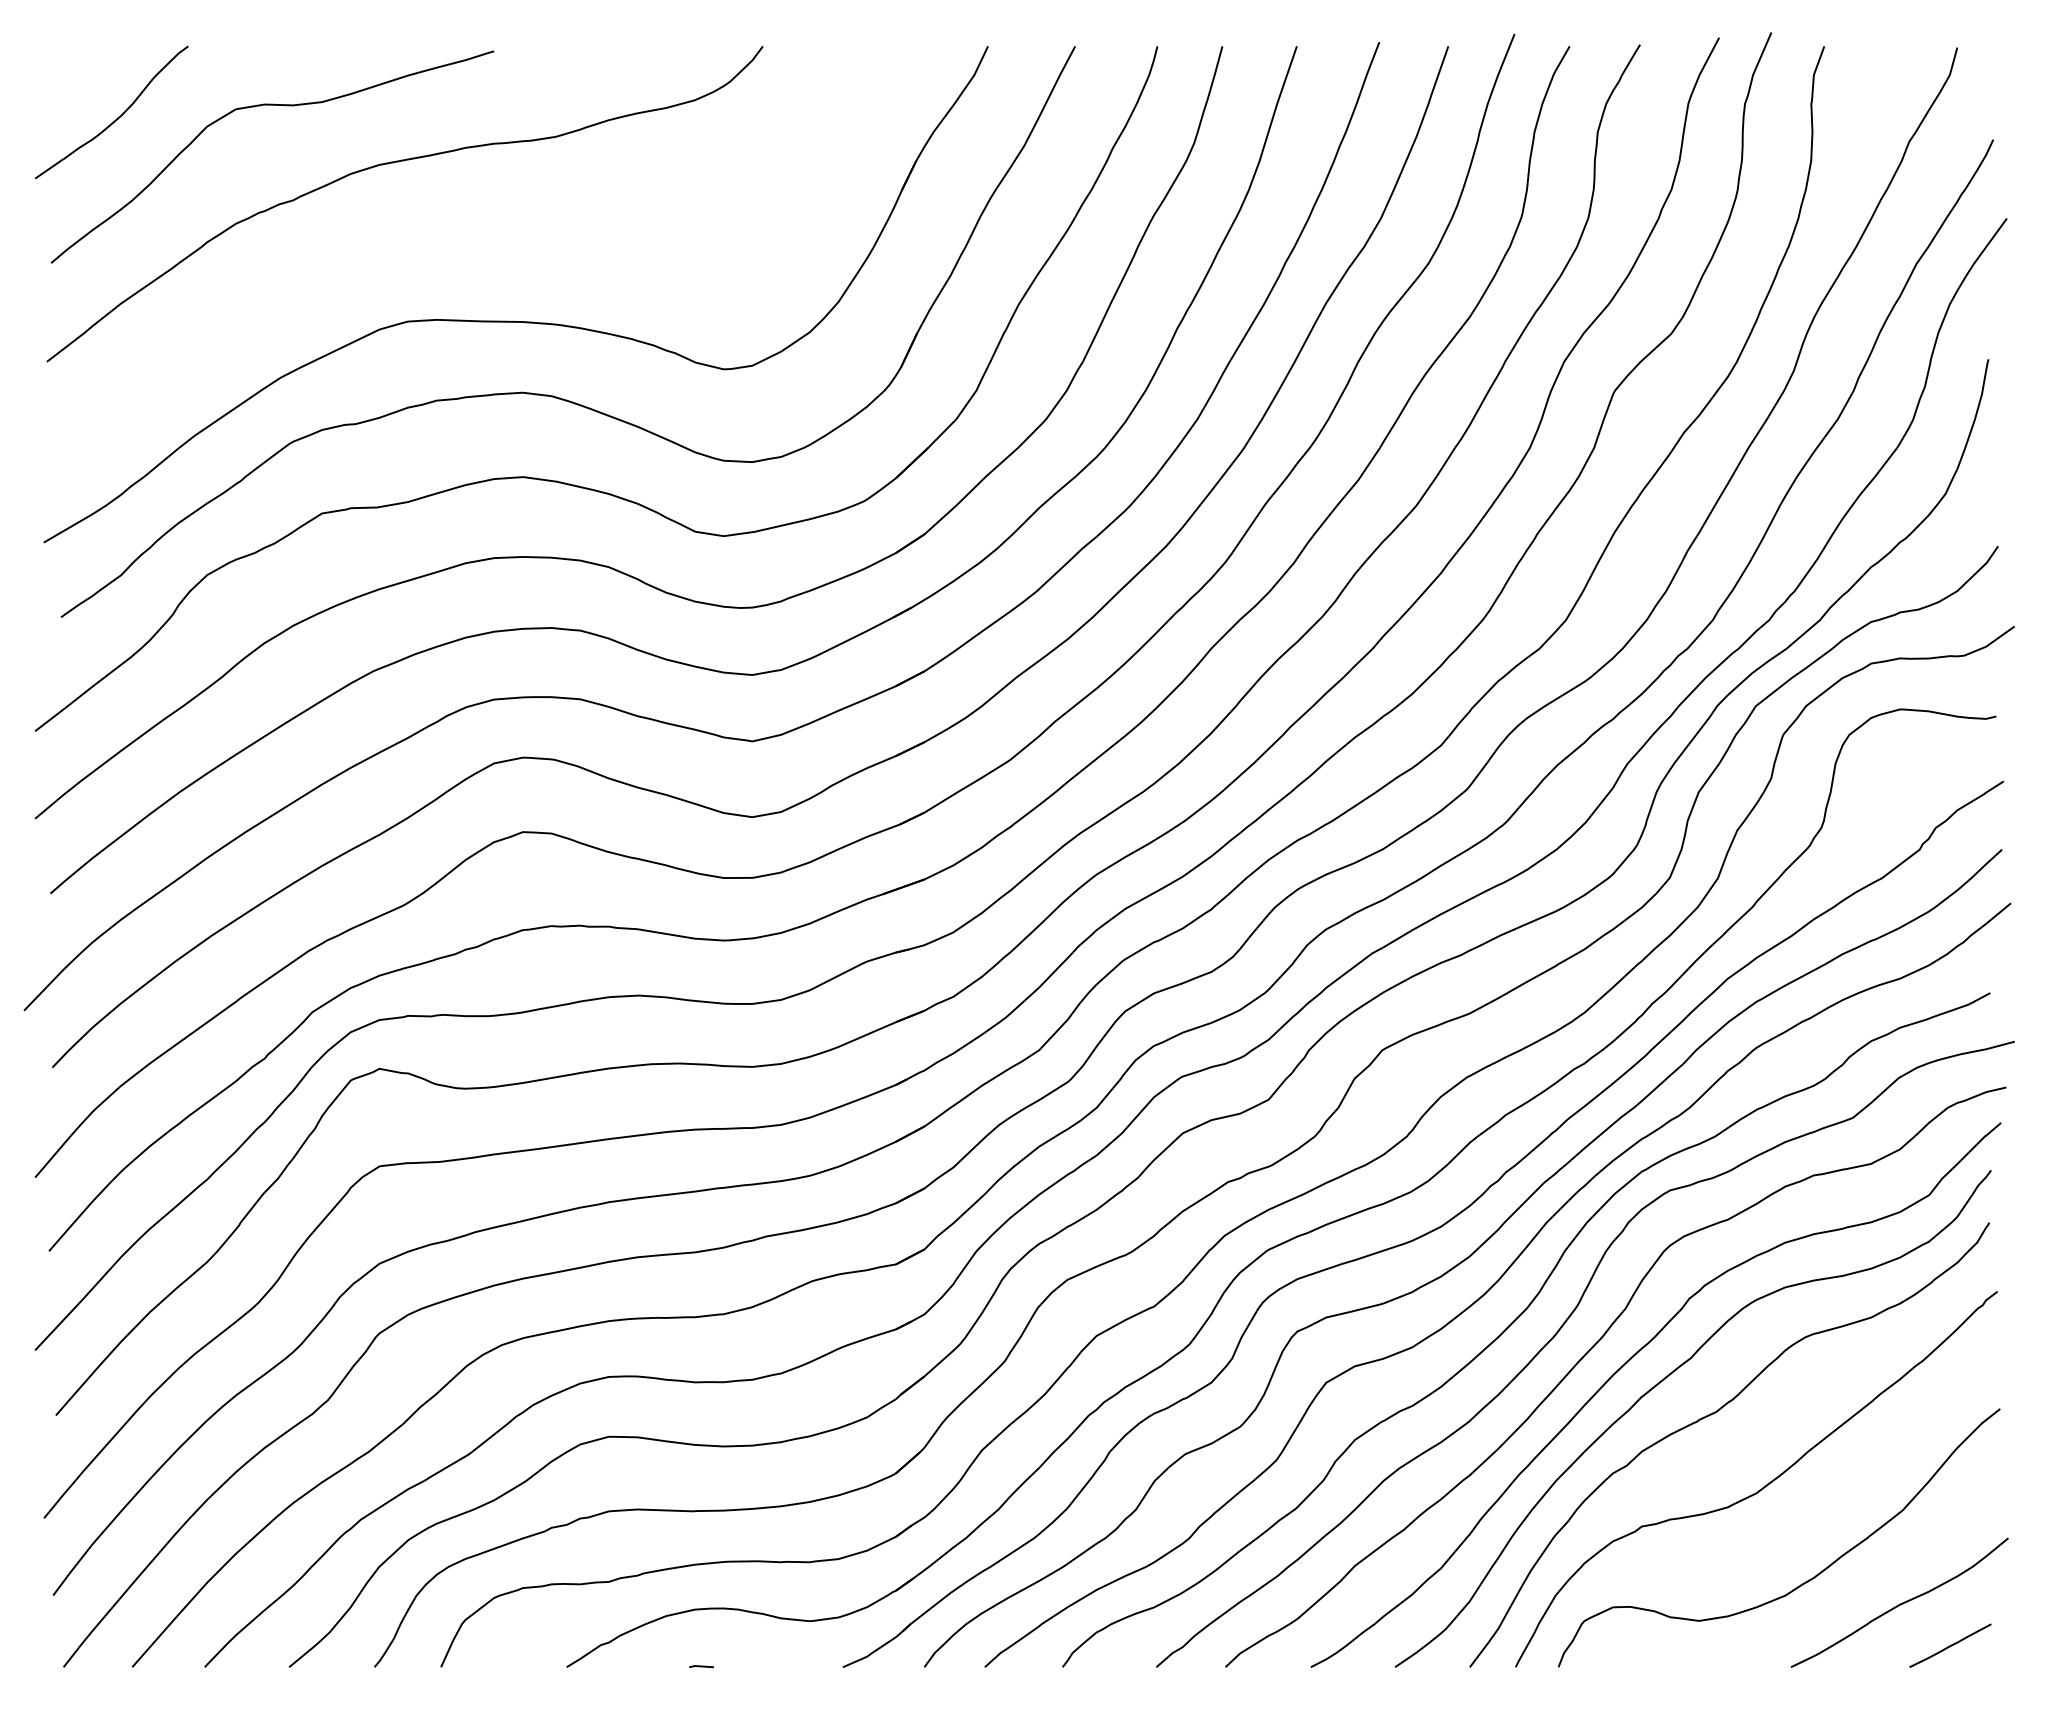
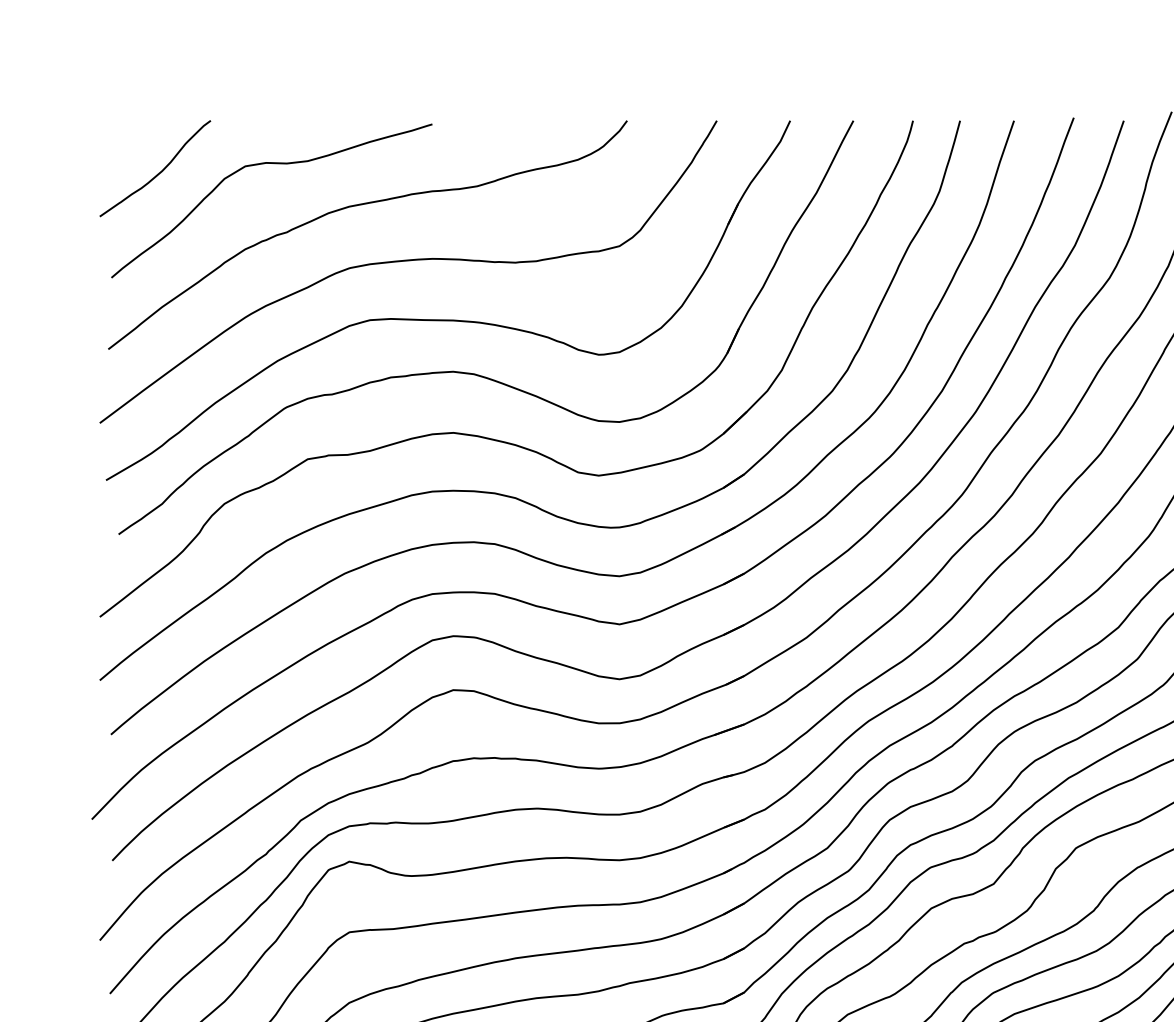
curve: (459, 240) -> (407, 261), added

